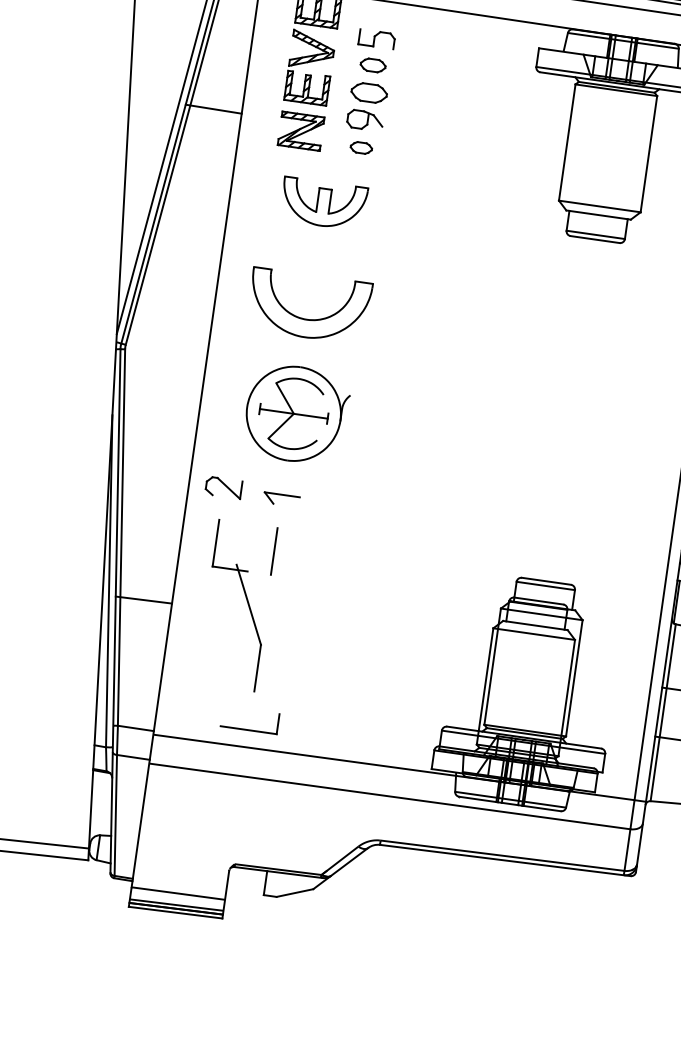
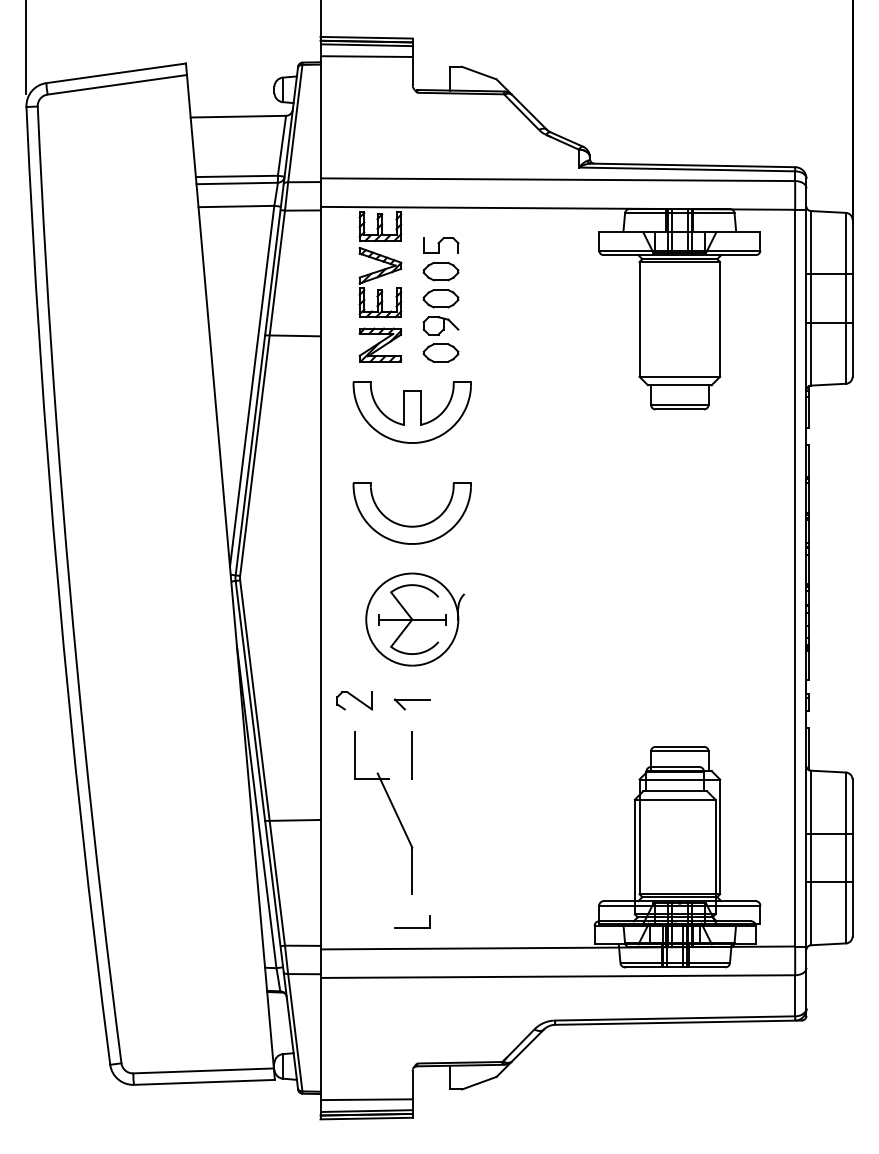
part: (372, 65) -> (440, 271), size x1.43
part: (360, 147) -> (440, 352), size x1.67
part: (322, 203) -> (411, 412), size x1.43
part: (250, 719) -> (412, 921), size x0.62

